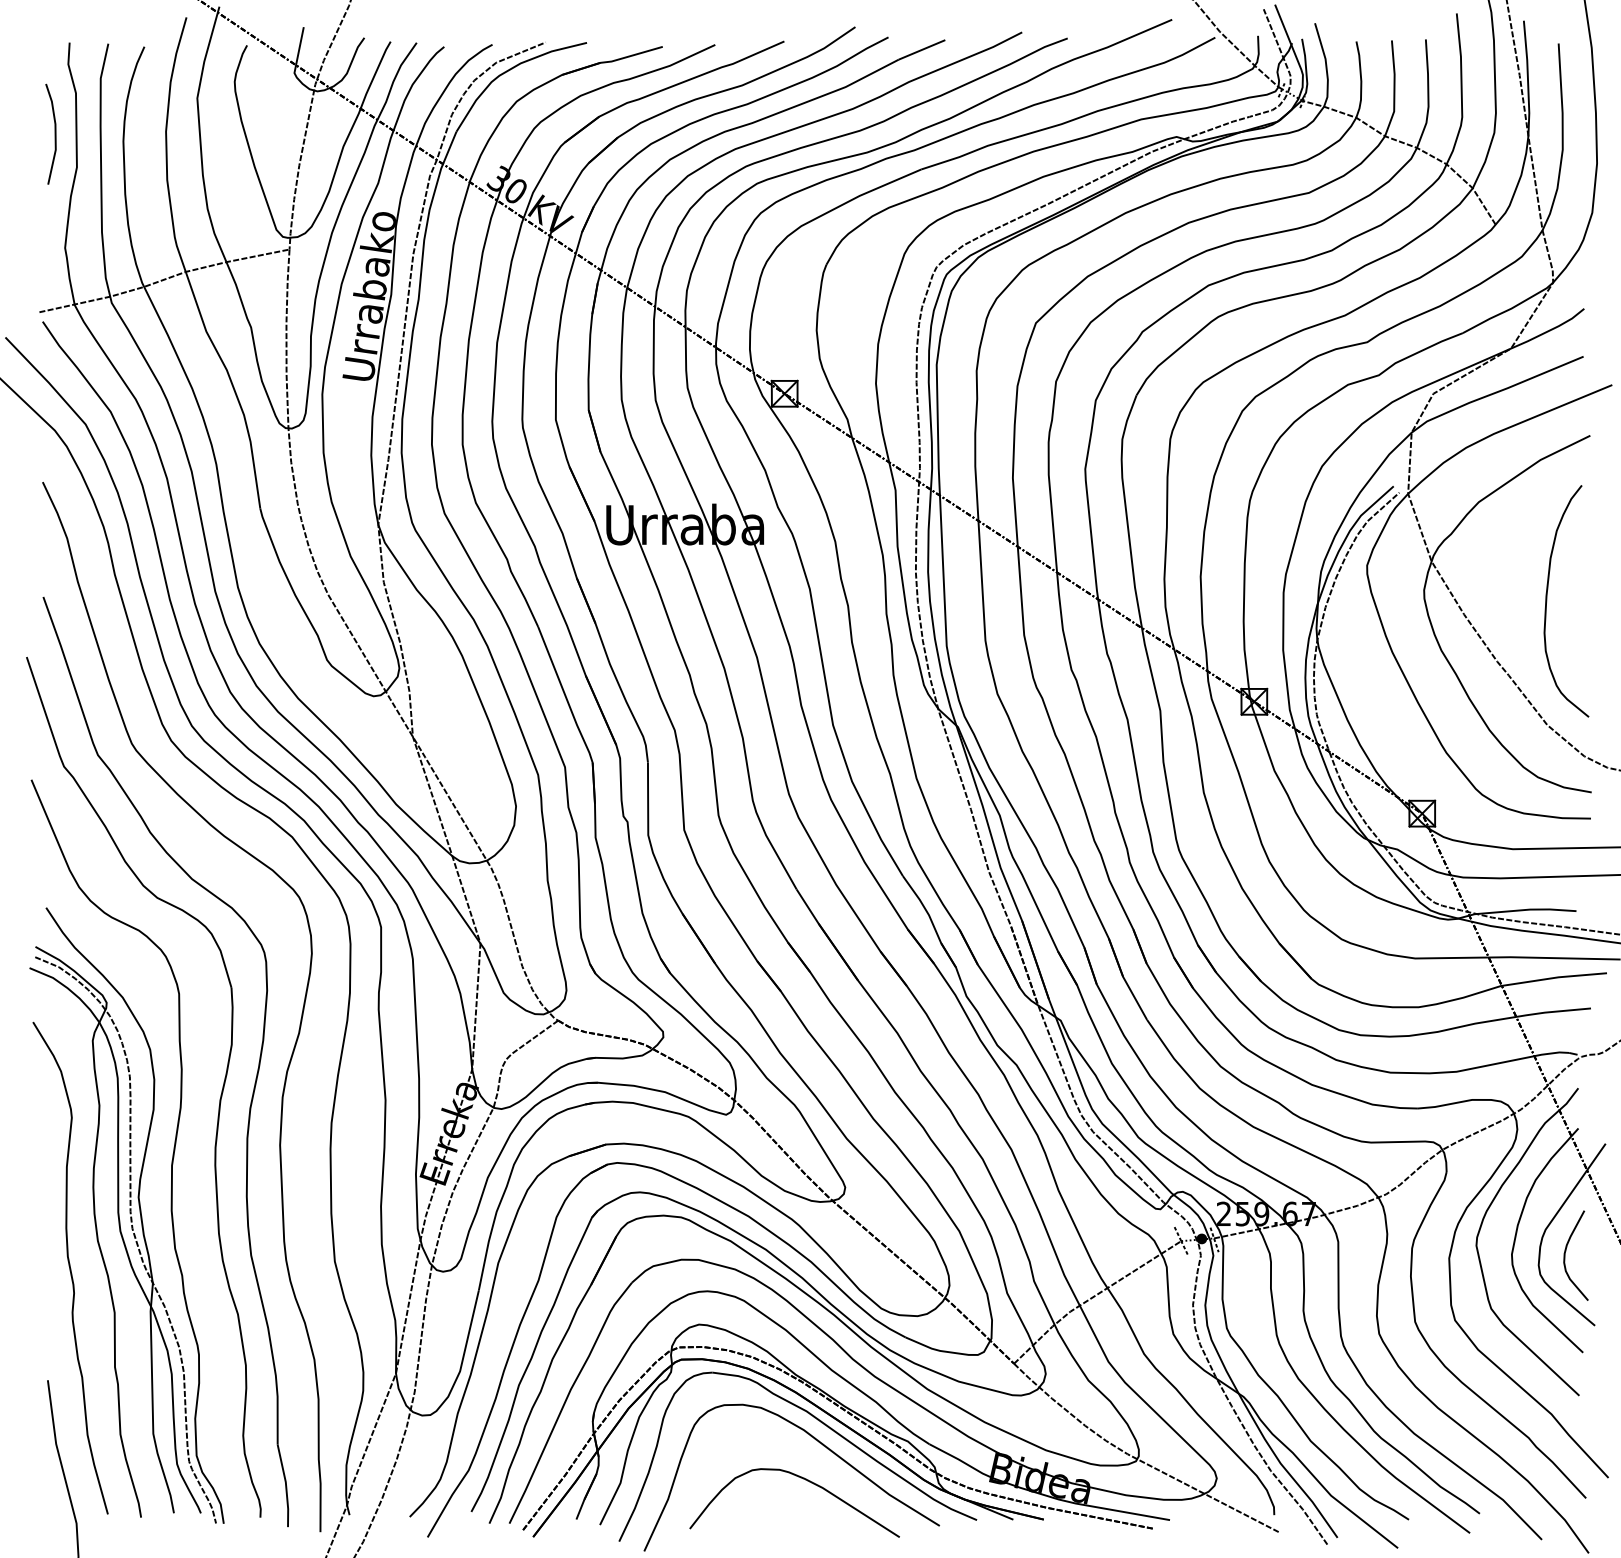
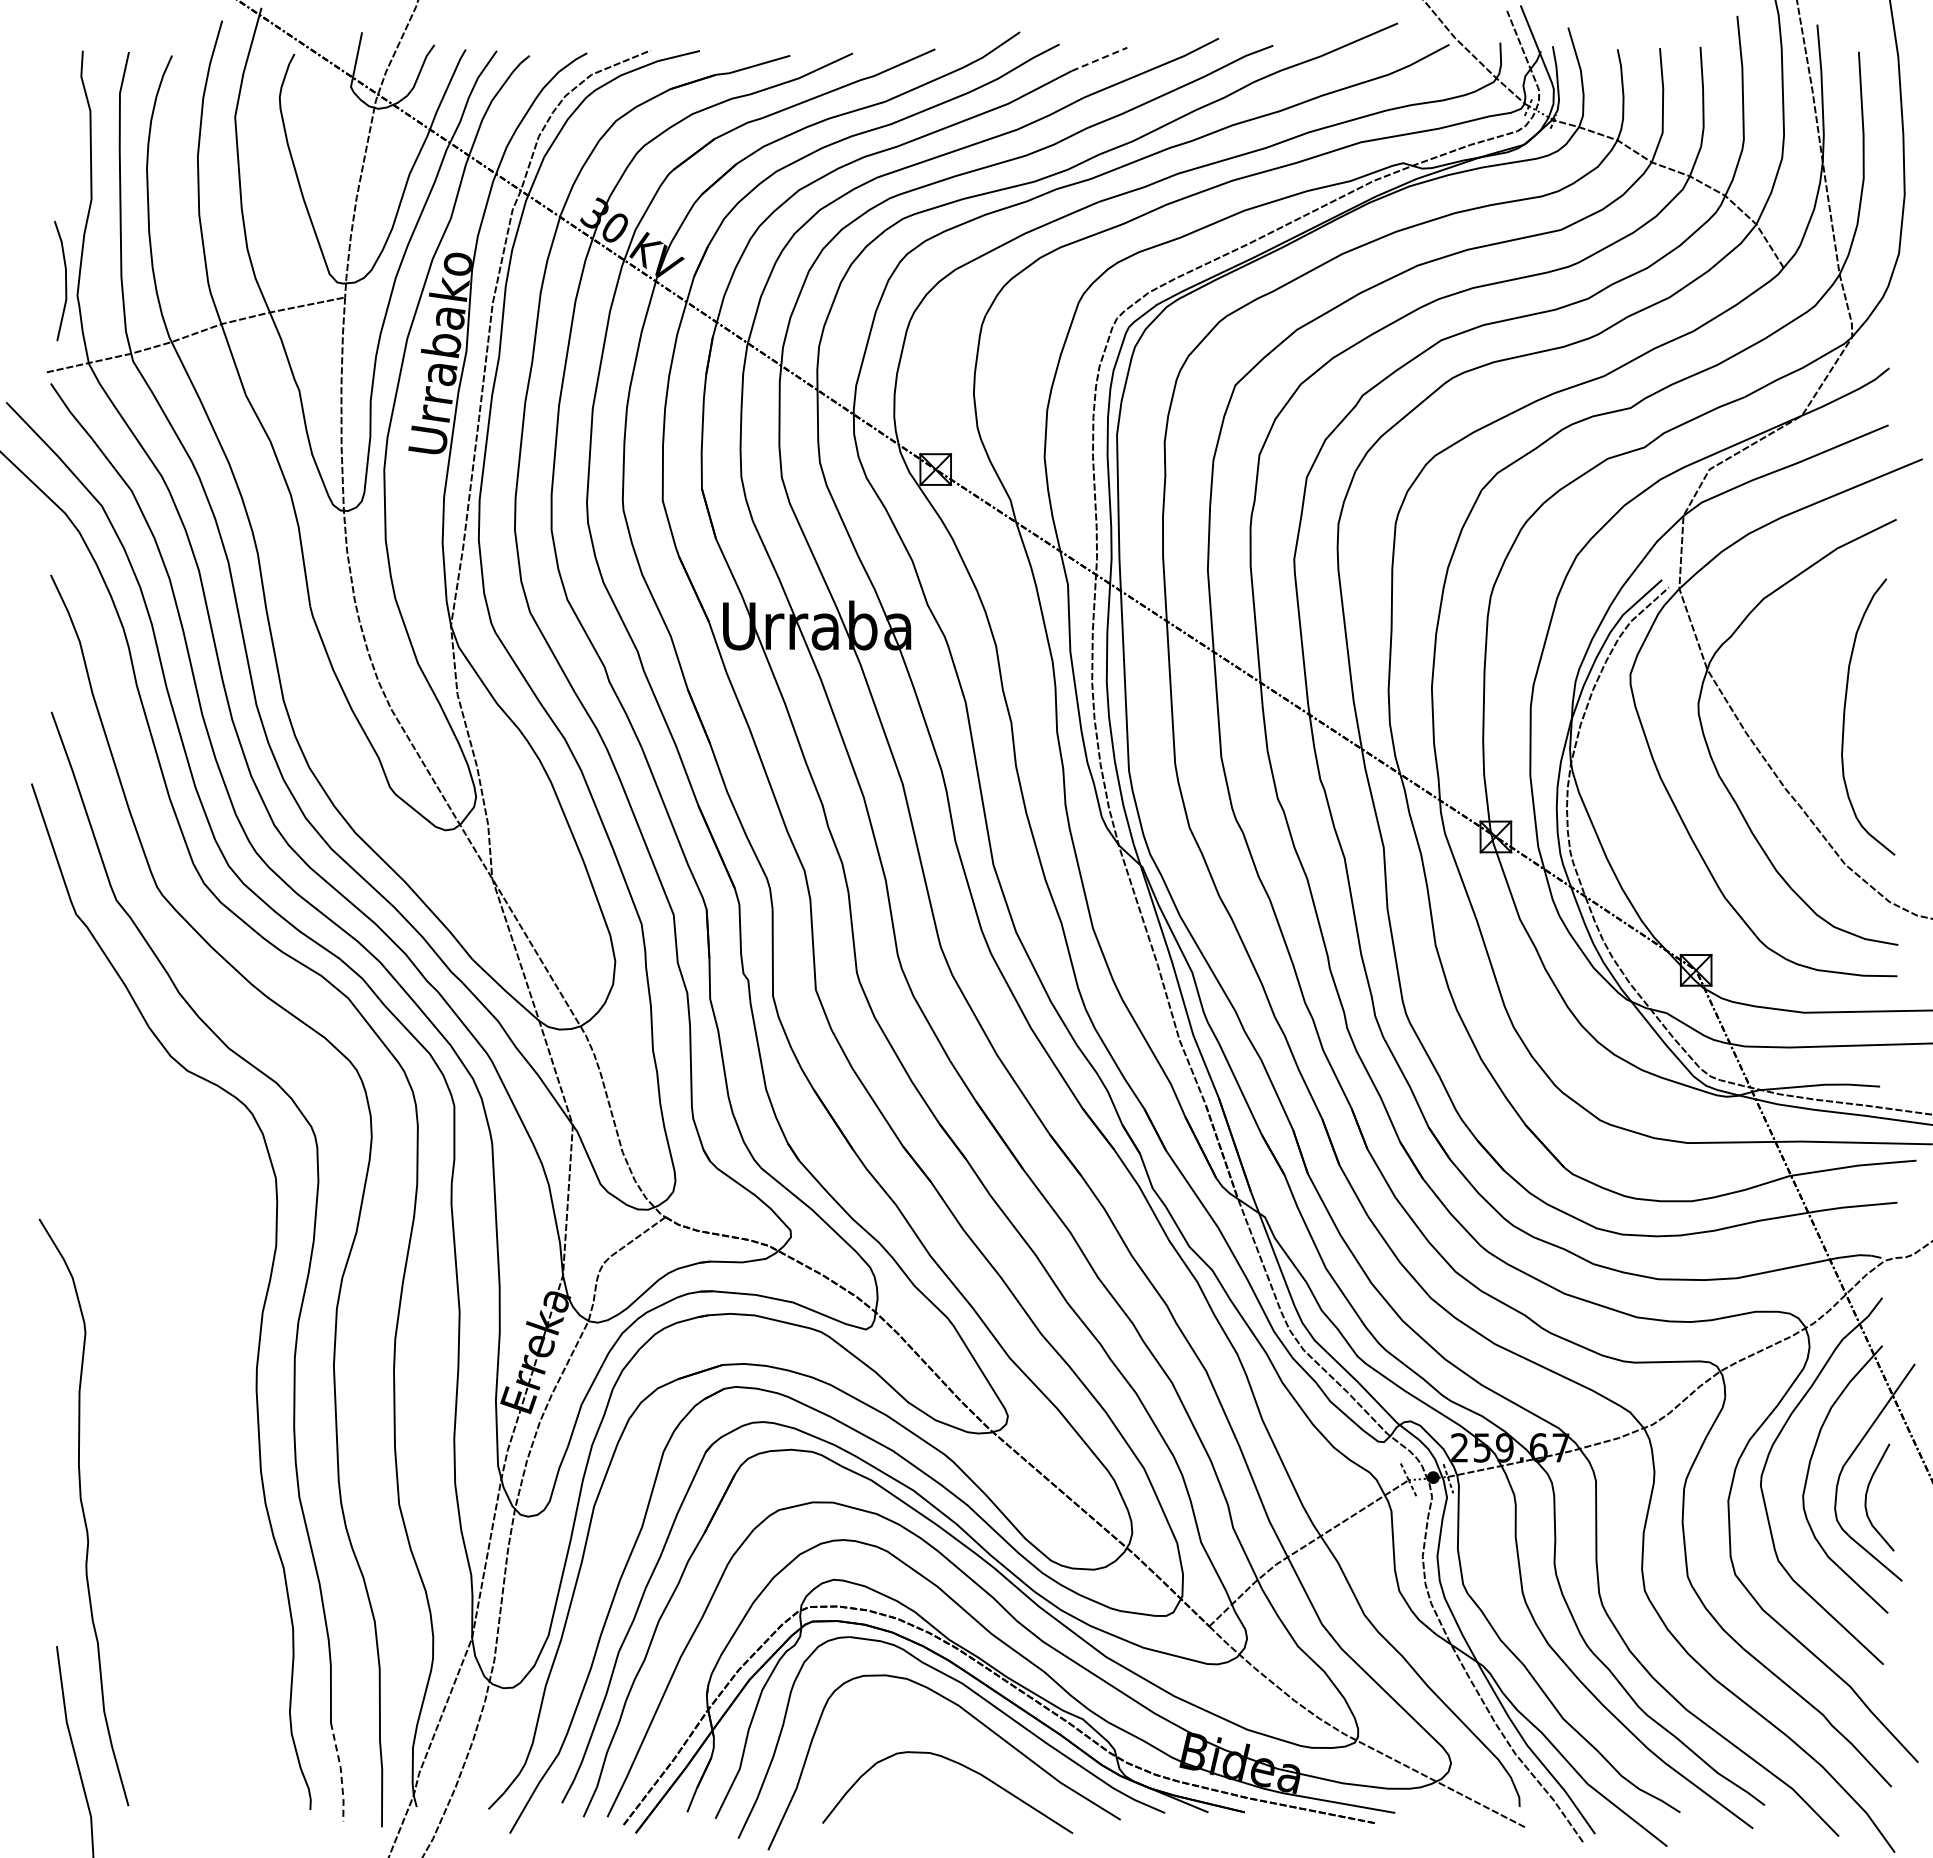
line: (922, 50) -> (1100, 59), solid -> dashed
line: (55, 133) -> (65, 280), moved
part: (127, 1151) -> (151, 1373), removed
line: (286, 1486) -> (341, 1772), solid -> dashed

